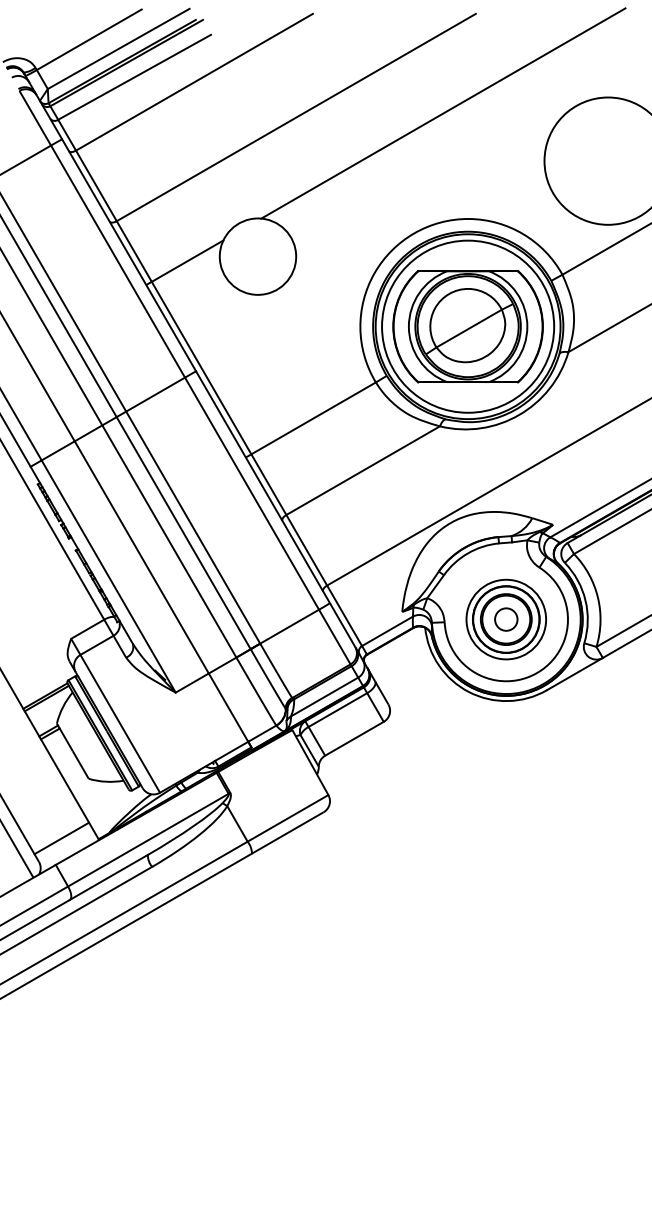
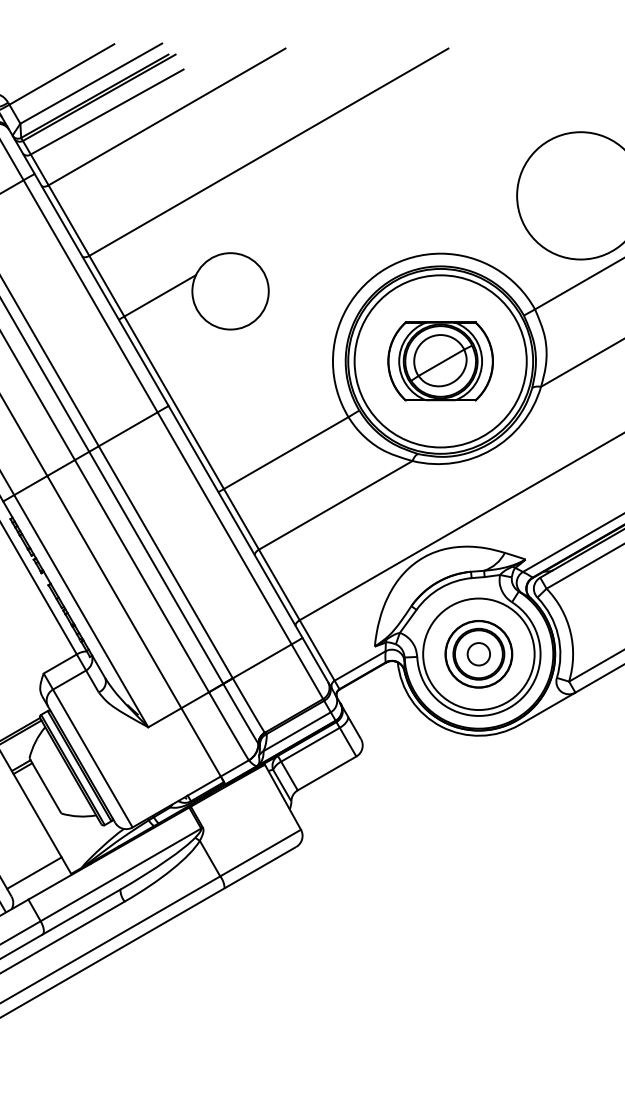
line: (443, 113) -> (416, 148), removed
part: (467, 326) -> (440, 361), size x0.7
circle: (506, 619) -> (479, 654), size x1.4

